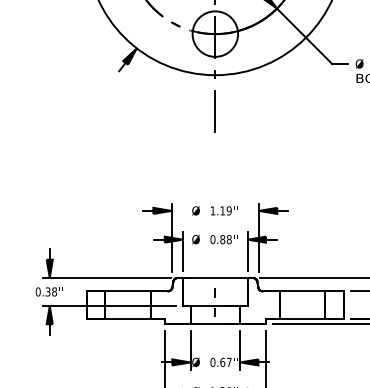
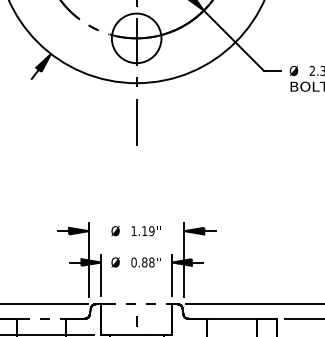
line: (217, 278) -> (139, 304), solid -> dashed
line: (129, 291) -> (43, 319), solid -> dashed

